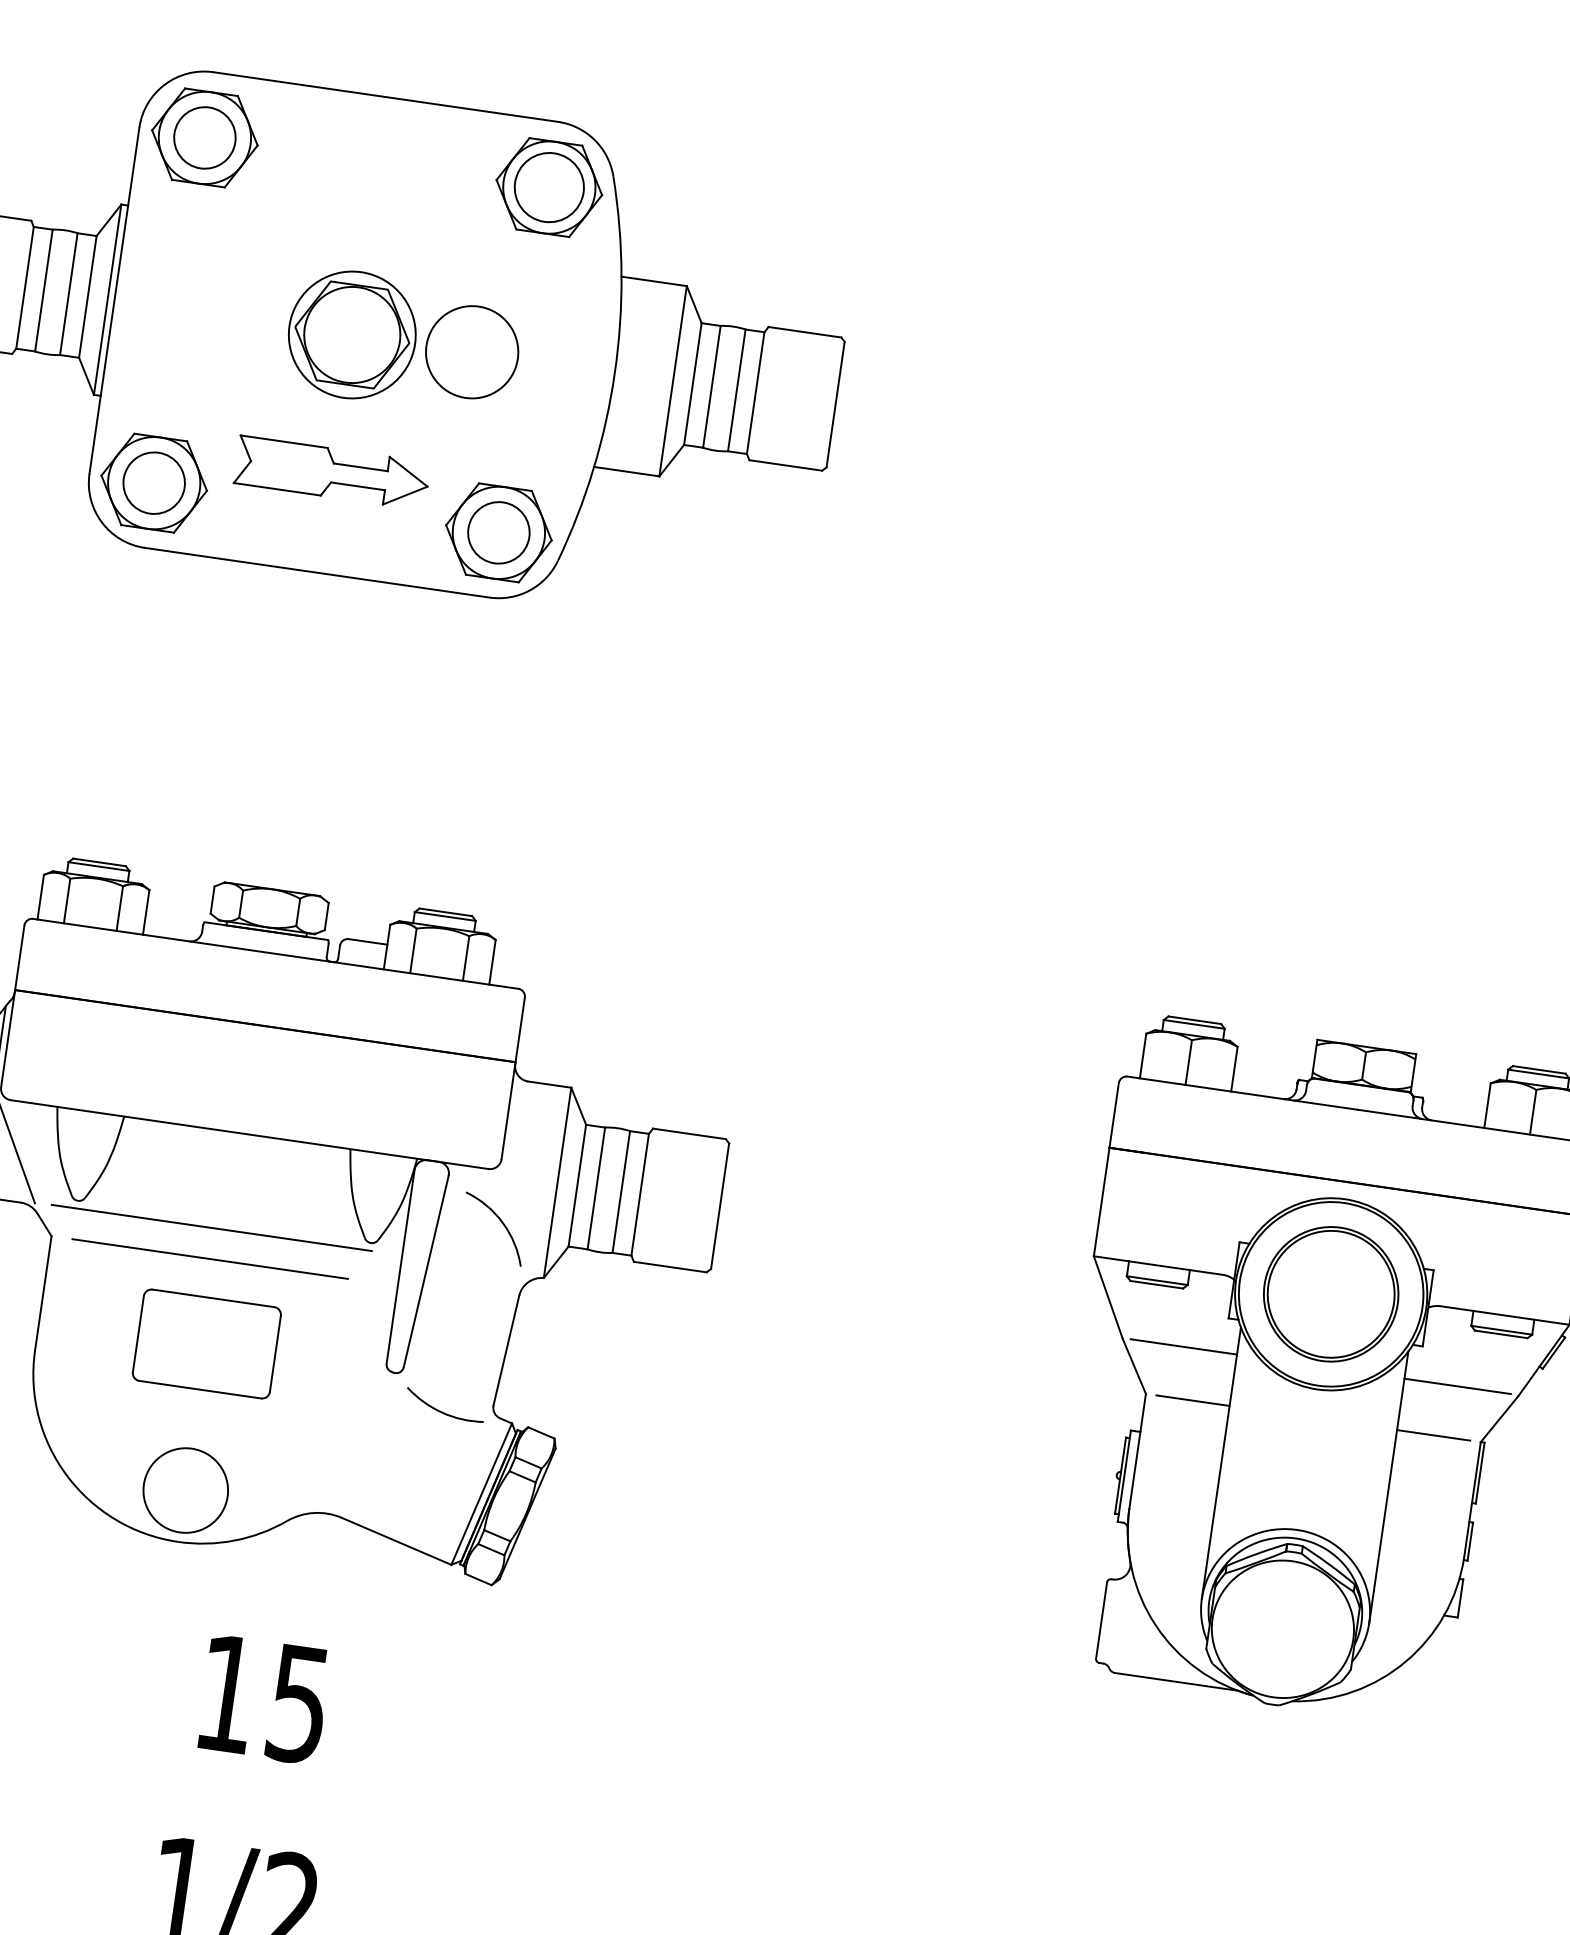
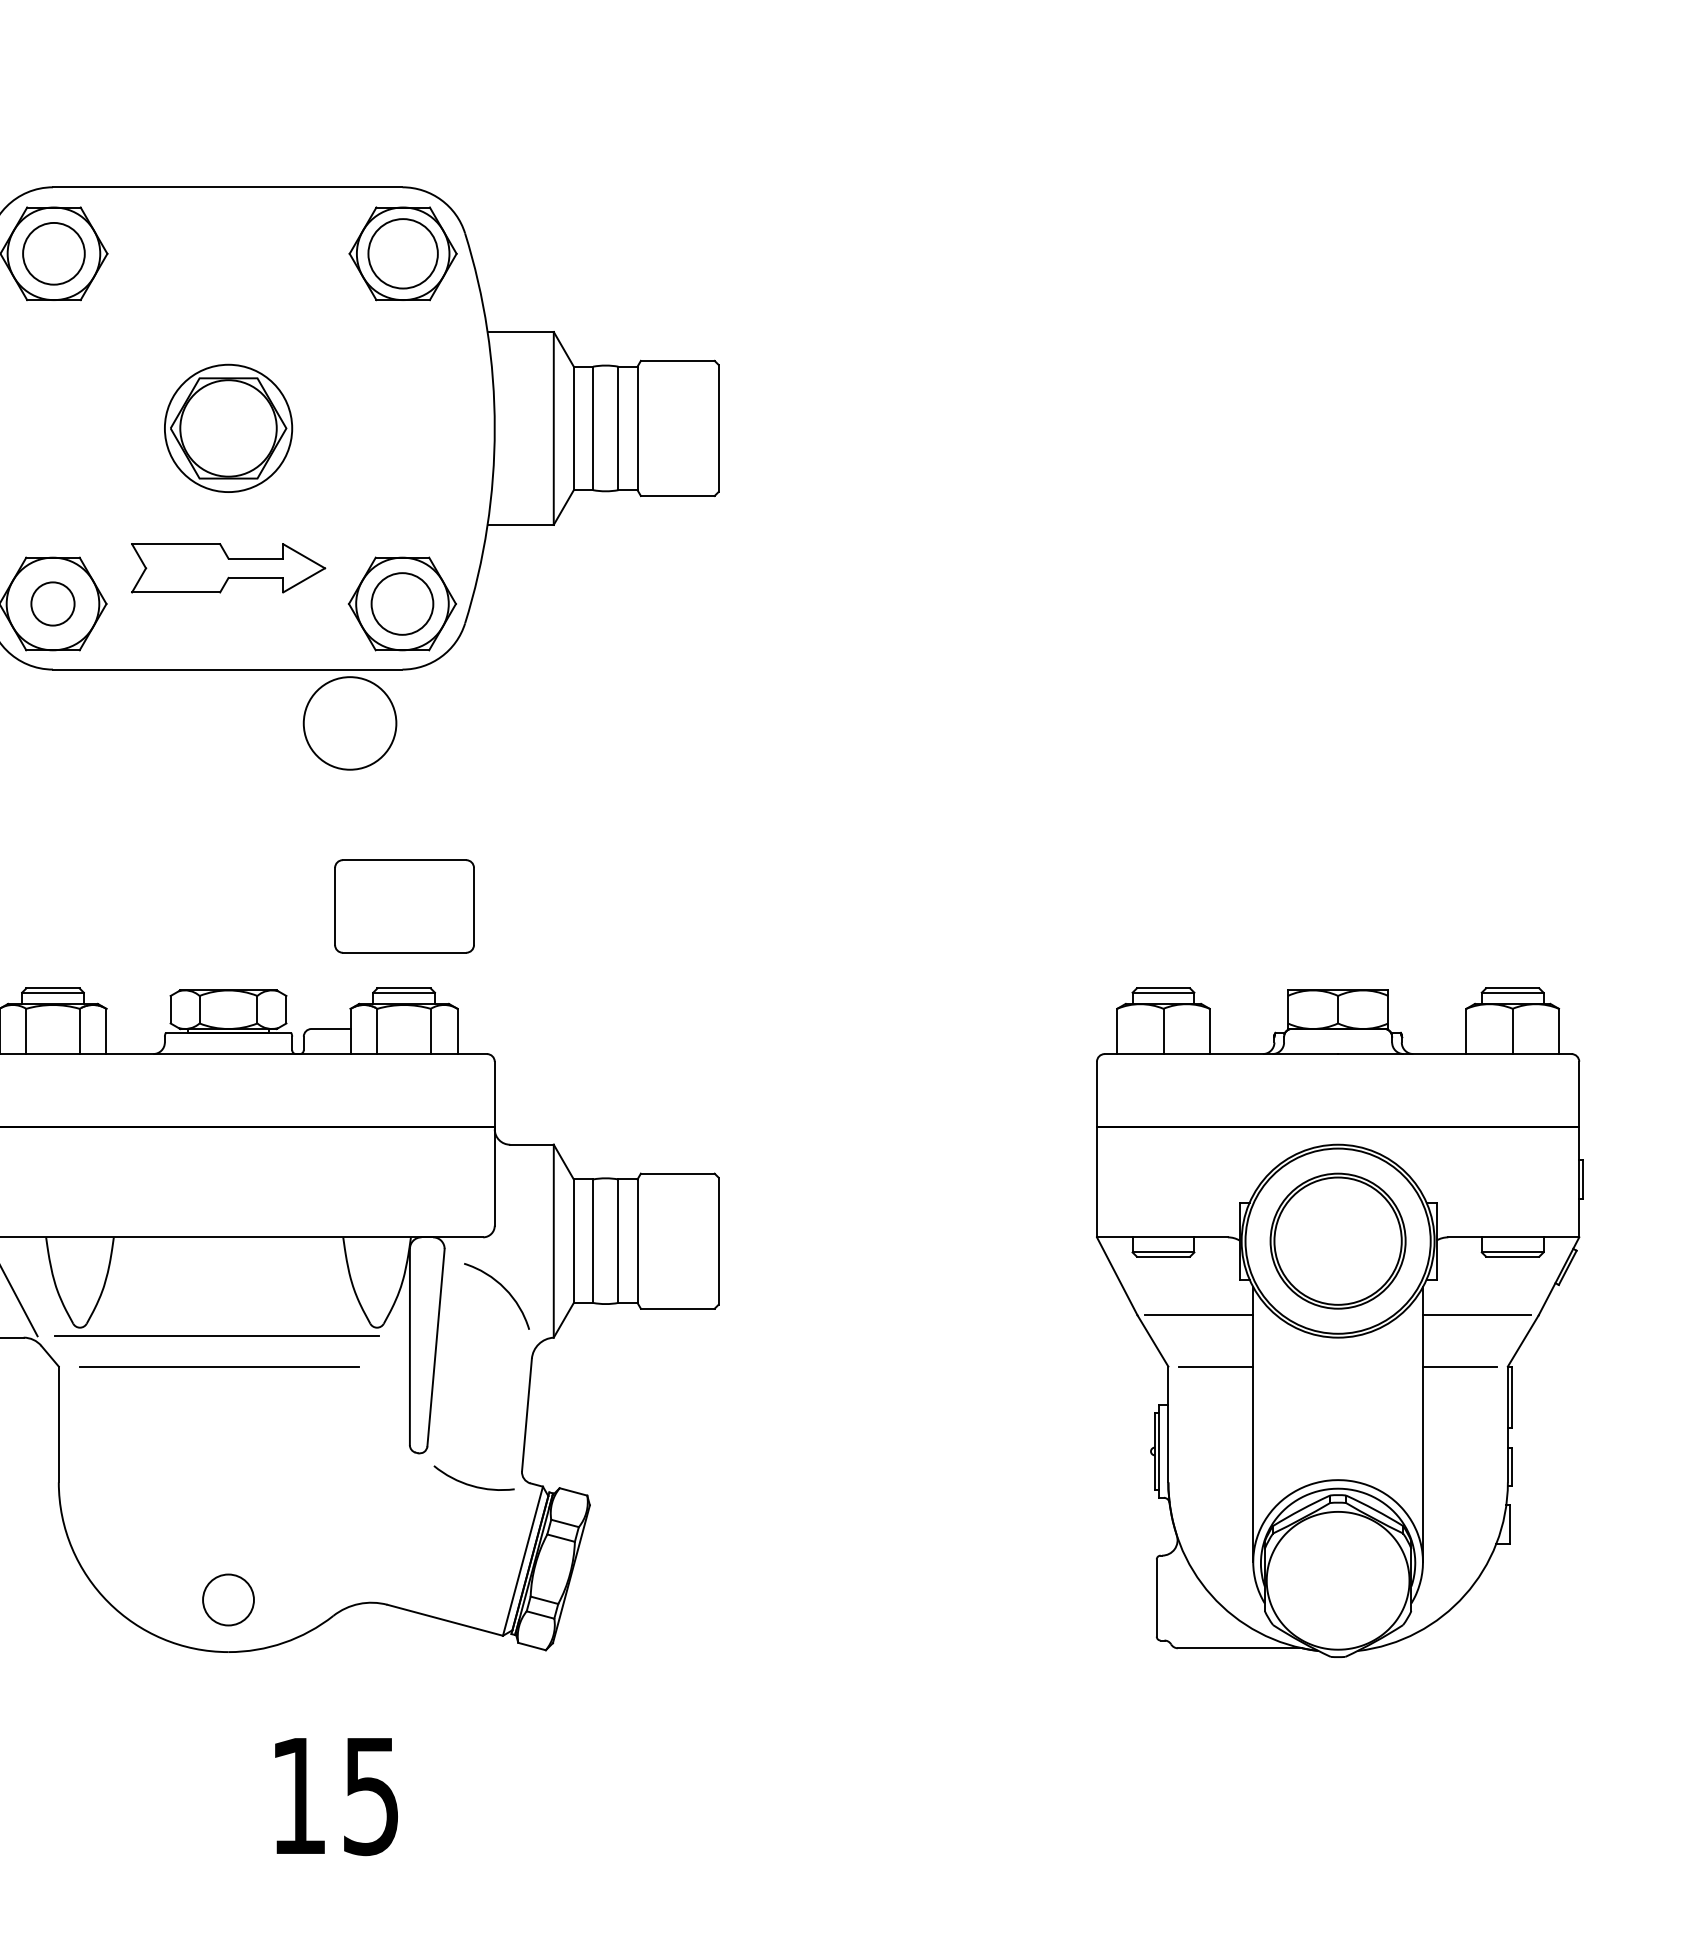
circle: (471, 352) -> (349, 723), moved
circle: (153, 482) -> (52, 603), size x0.7
part: (206, 1344) -> (404, 906), moved
circle: (185, 1490) -> (228, 1599), size x0.6

